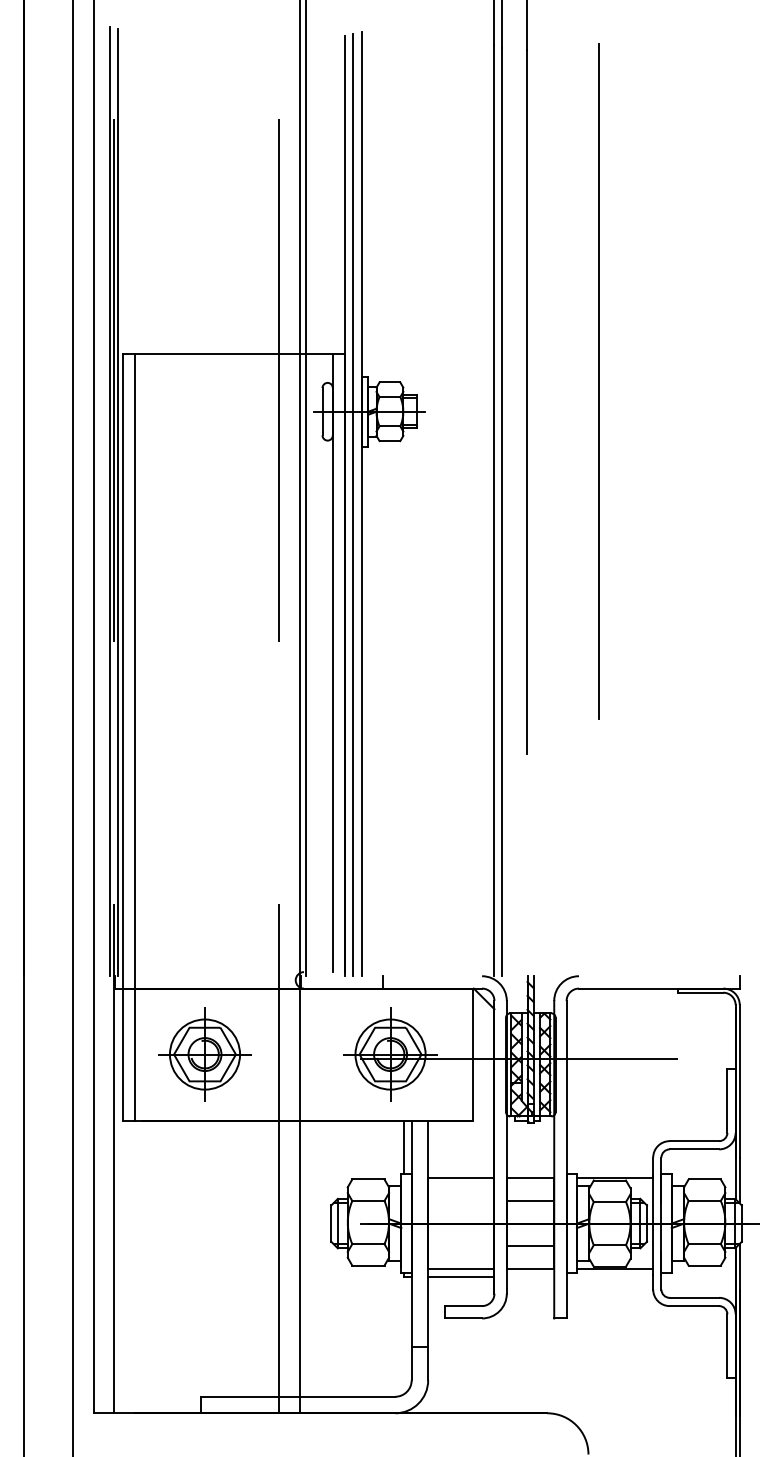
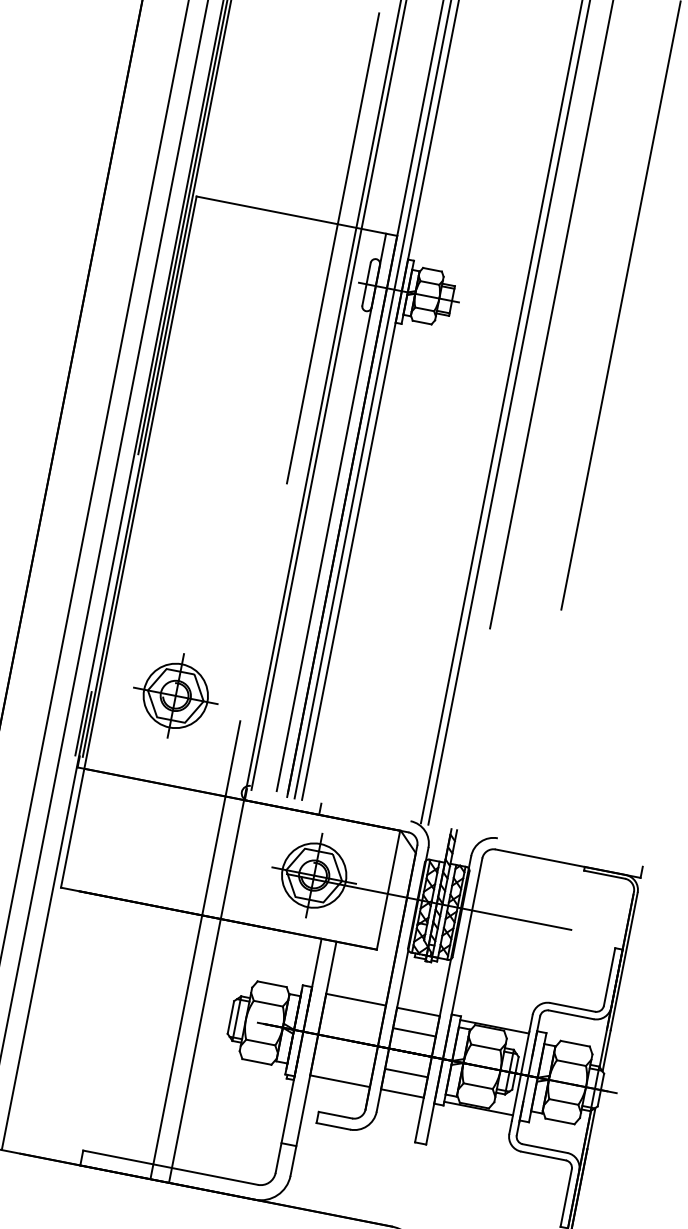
line: (134, 736) -> (139, 543), removed
part: (204, 1054) -> (175, 695), moved
line: (403, 1147) -> (309, 961), removed
line: (461, 1277) -> (338, 1089), removed

